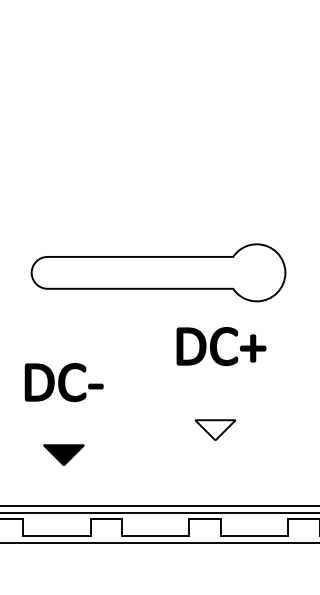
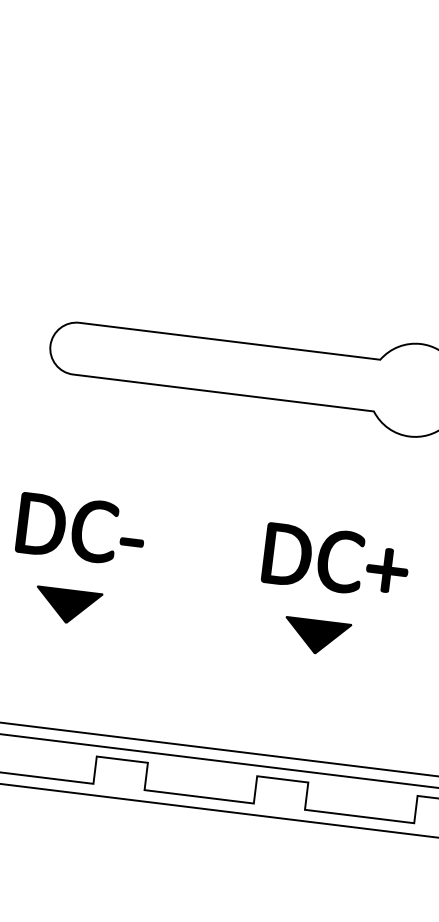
part: (221, 346) -> (336, 560), moved
fill: (215, 430) -> (317, 637), added
part: (63, 454) -> (67, 605), moved

